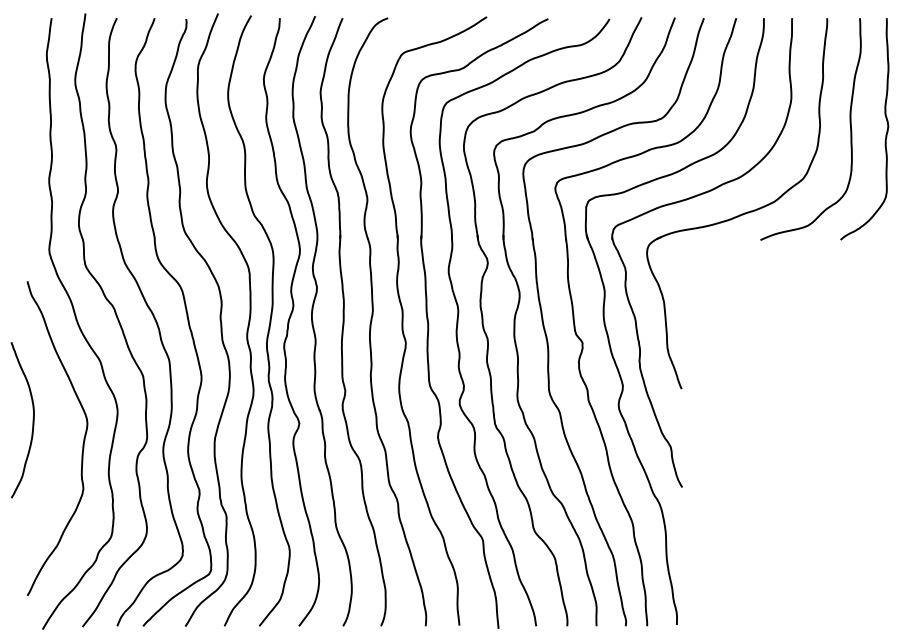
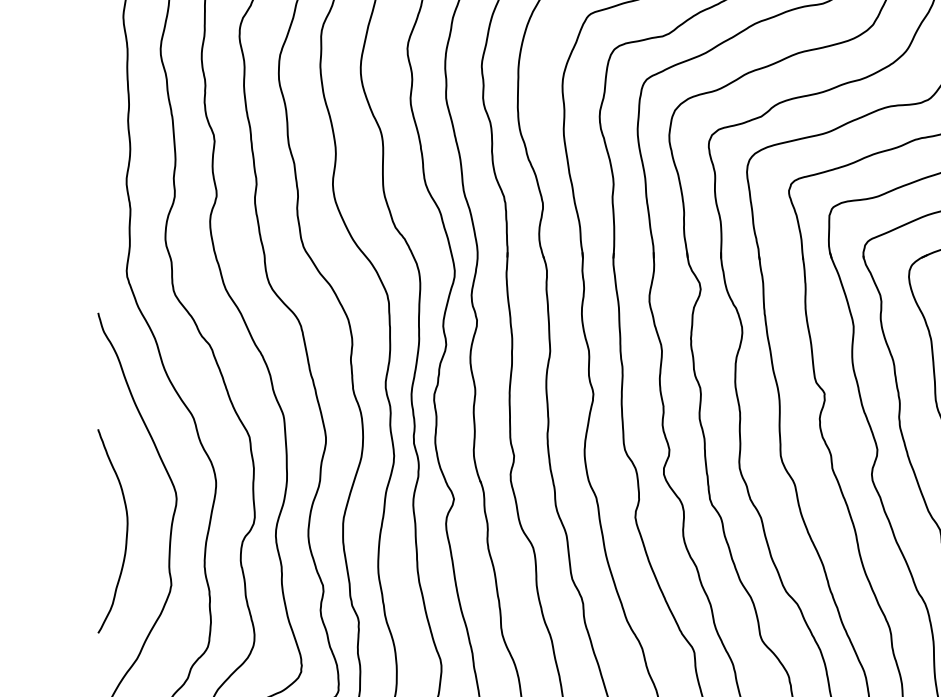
curve: (32, 420) -> (125, 531), moved

